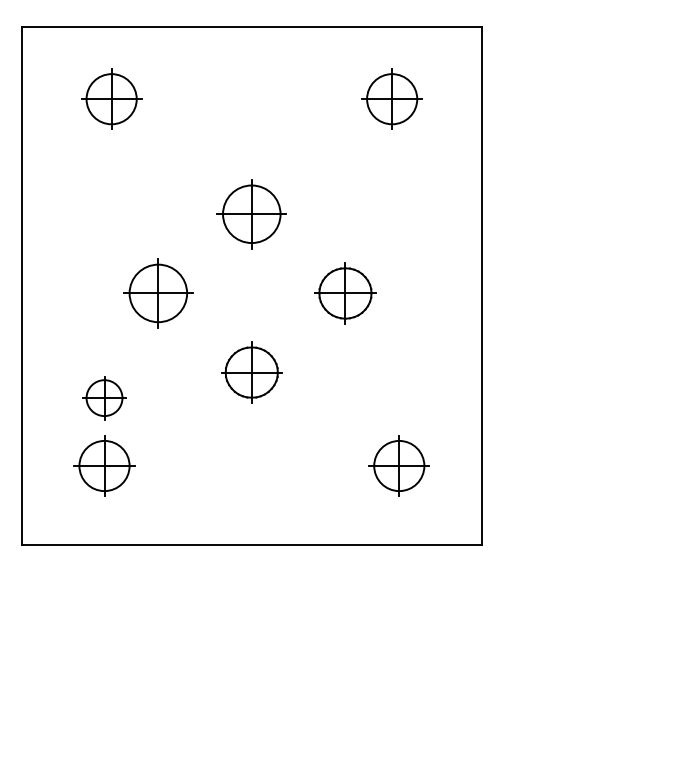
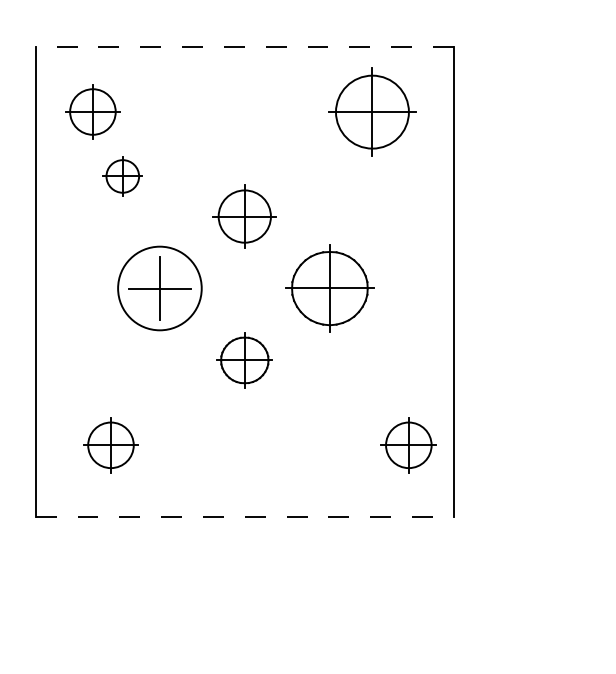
line: (251, 27) -> (244, 46), solid -> dashed
part: (111, 98) -> (92, 111), moved
part: (391, 98) -> (371, 111), size x1.6
circle: (158, 293) -> (160, 288), size x1.6
part: (345, 293) -> (329, 288), size x1.6
part: (104, 398) -> (122, 176), moved
part: (398, 465) -> (408, 444), moved
line: (252, 545) -> (245, 517), solid -> dashed

